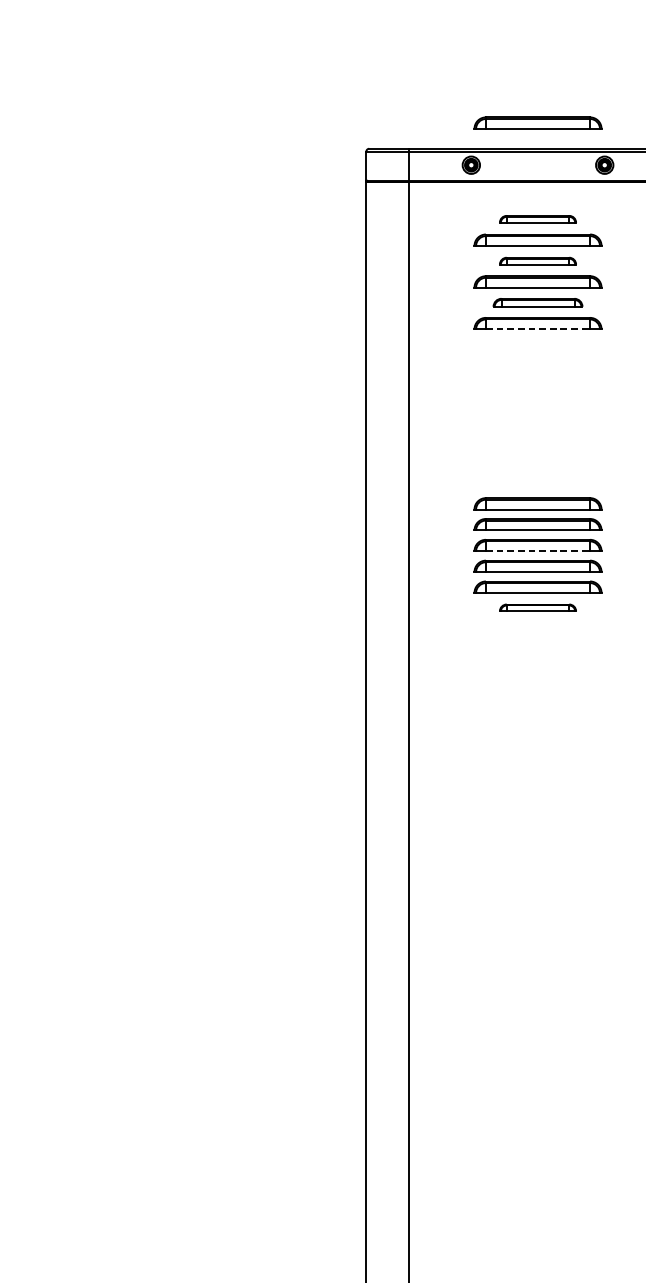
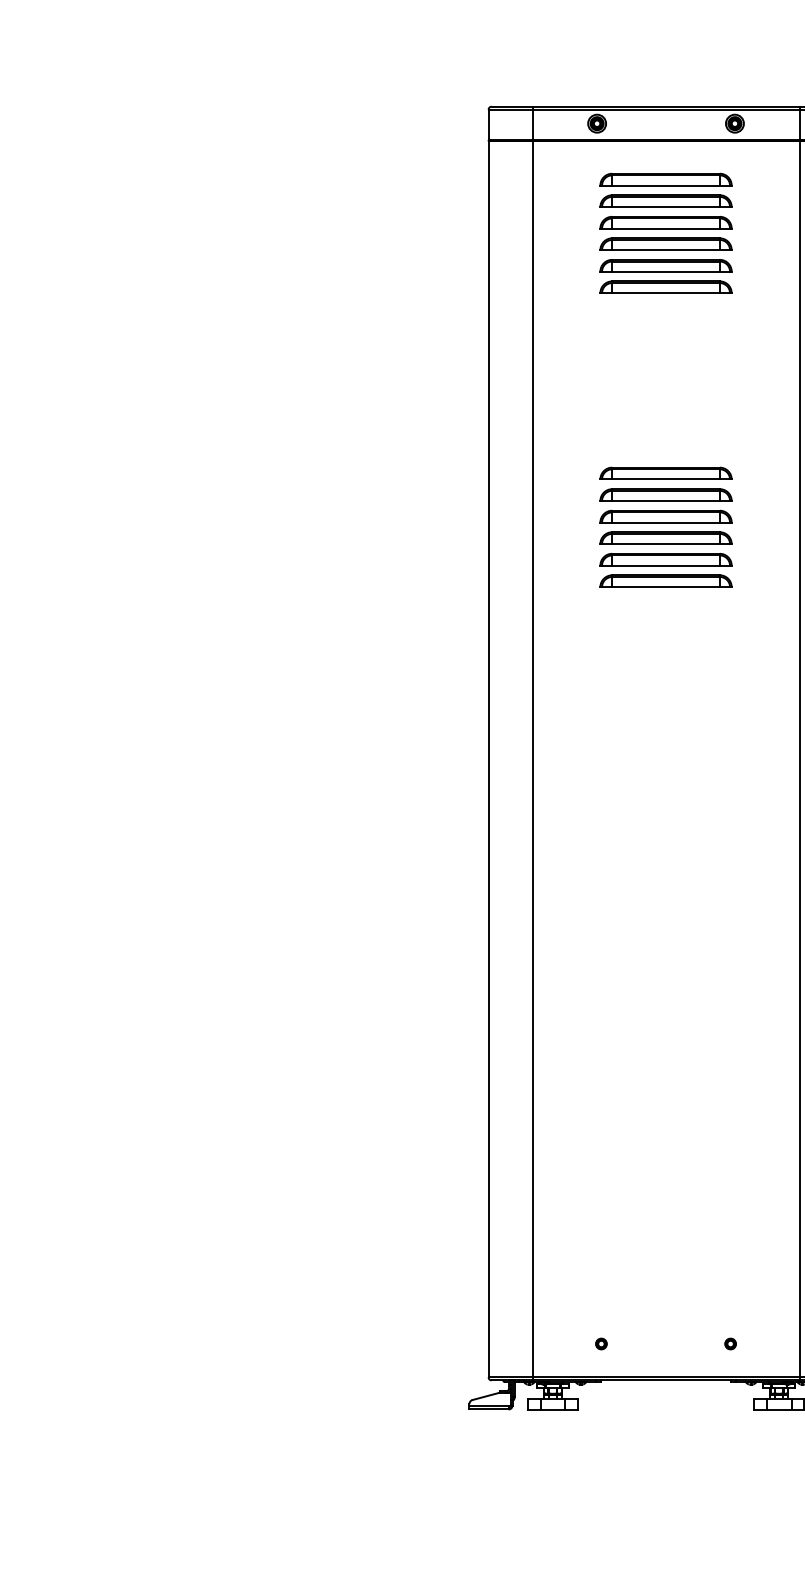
part: (537, 122) -> (665, 79), removed
part: (537, 219) -> (665, 179), size x1.67
part: (537, 260) -> (665, 222), size x1.67
part: (537, 302) -> (665, 265), size x1.43
line: (538, 329) -> (666, 293), dashed -> solid
line: (538, 551) -> (666, 522), dashed -> solid
part: (537, 607) -> (665, 580), size x1.67

